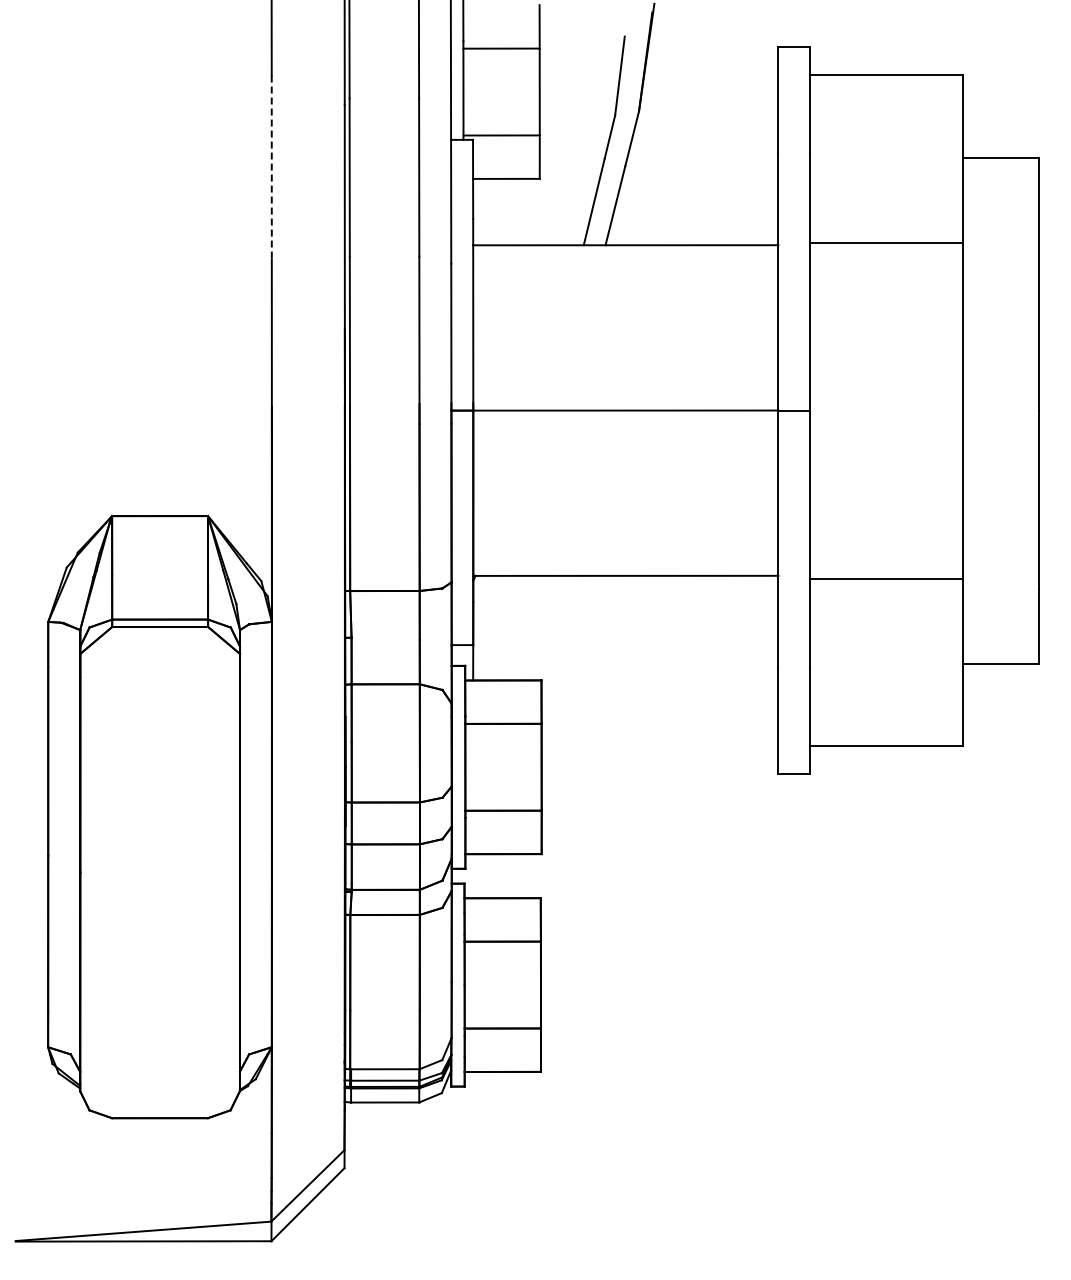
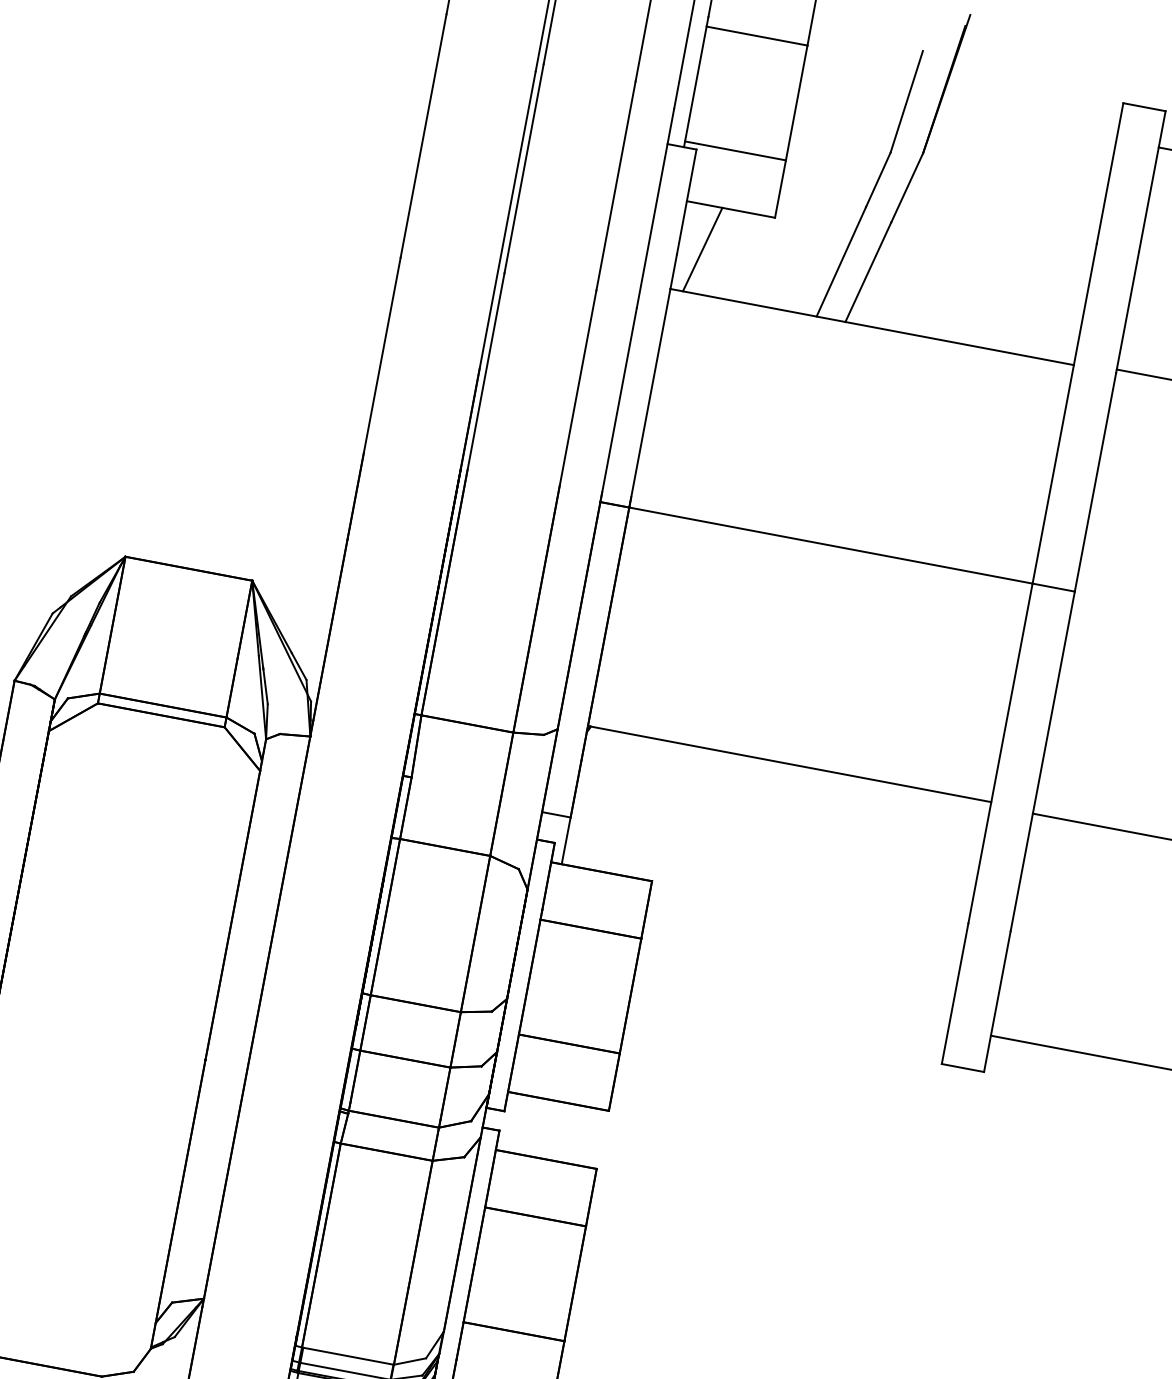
line: (271, 168) -> (423, 137), dashed -> solid
line: (490, 211) -> (701, 248), added

